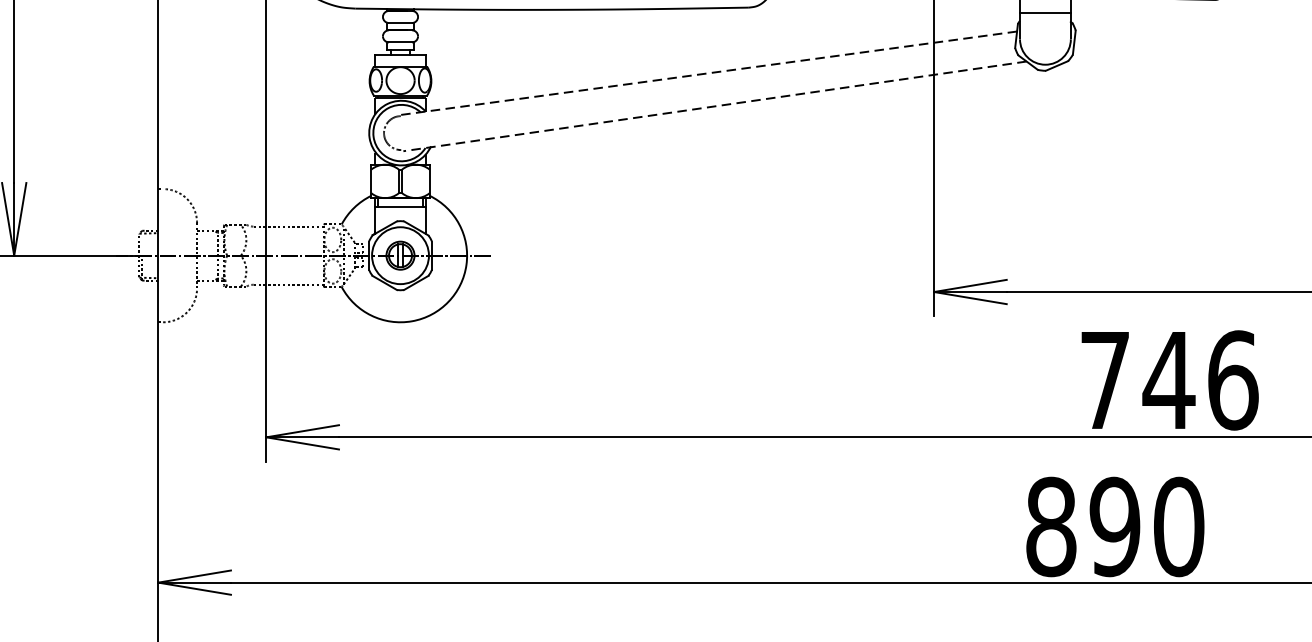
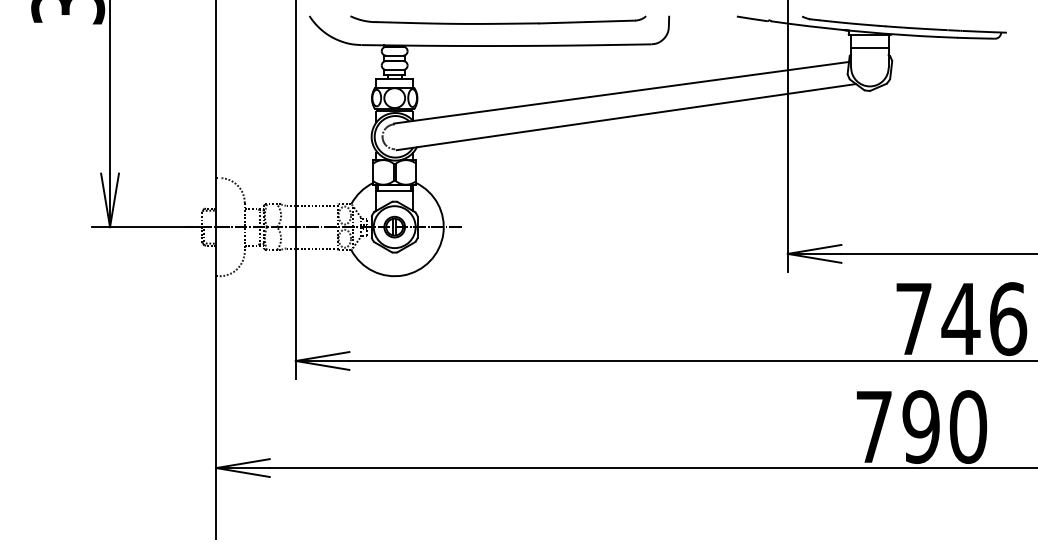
line: (708, 72) -> (621, 92), dashed -> solid
line: (715, 106) -> (626, 117), dashed -> solid
text: (1050, 526) -> (873, 426), 890 -> 790

